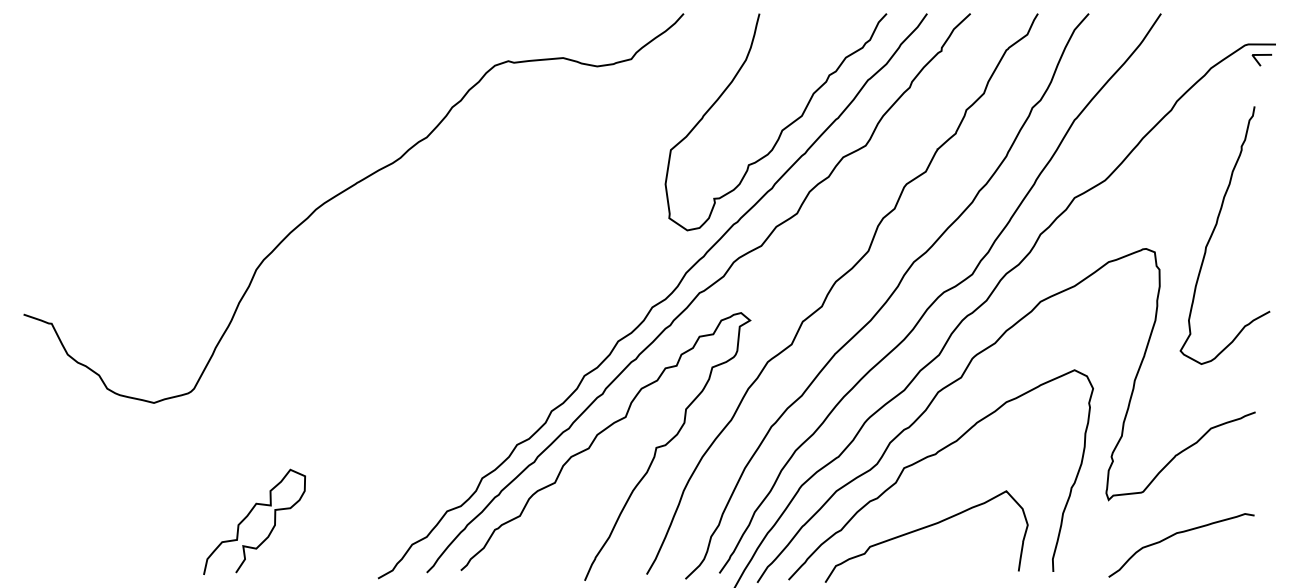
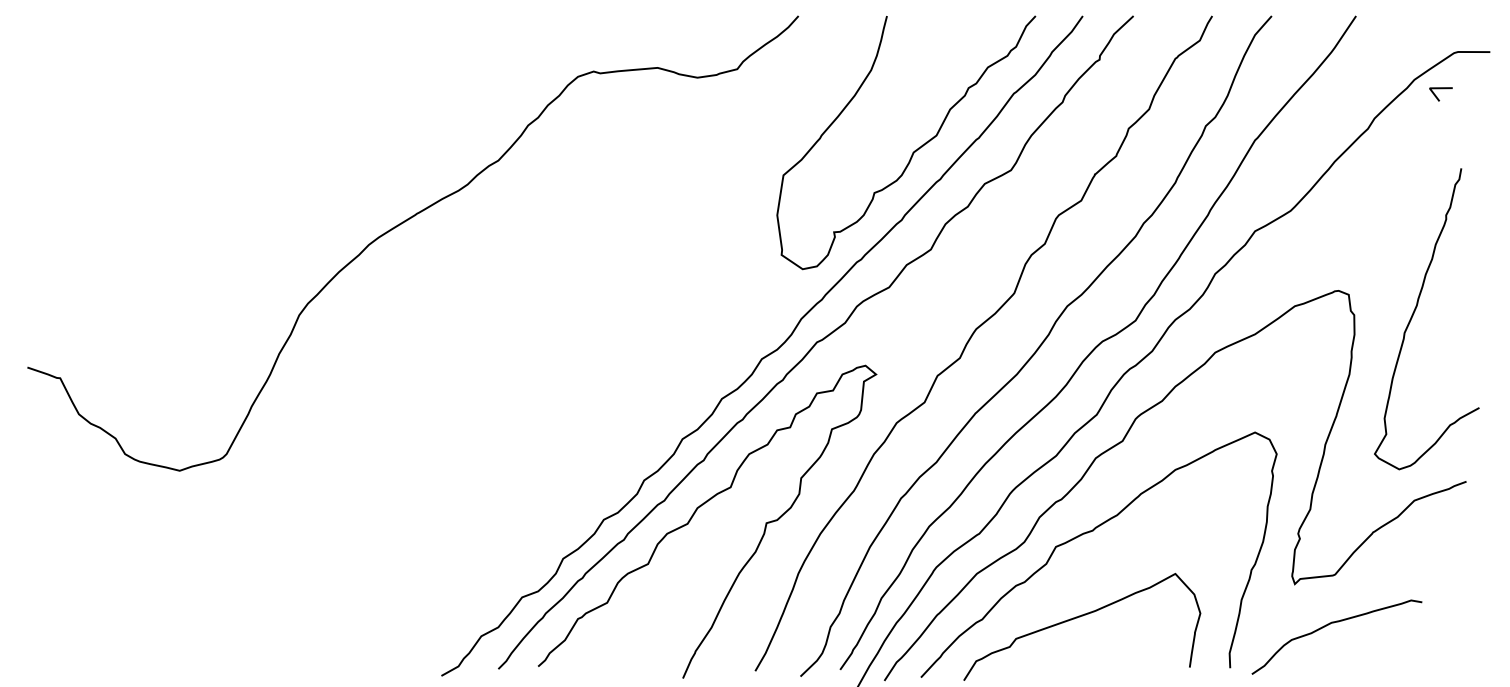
line: (1259, 61) -> (1437, 96), moved
curve: (1213, 233) -> (1413, 316), moved
curve: (248, 515) -> (290, 602), removed
curve: (1179, 533) -> (1334, 623), moved

